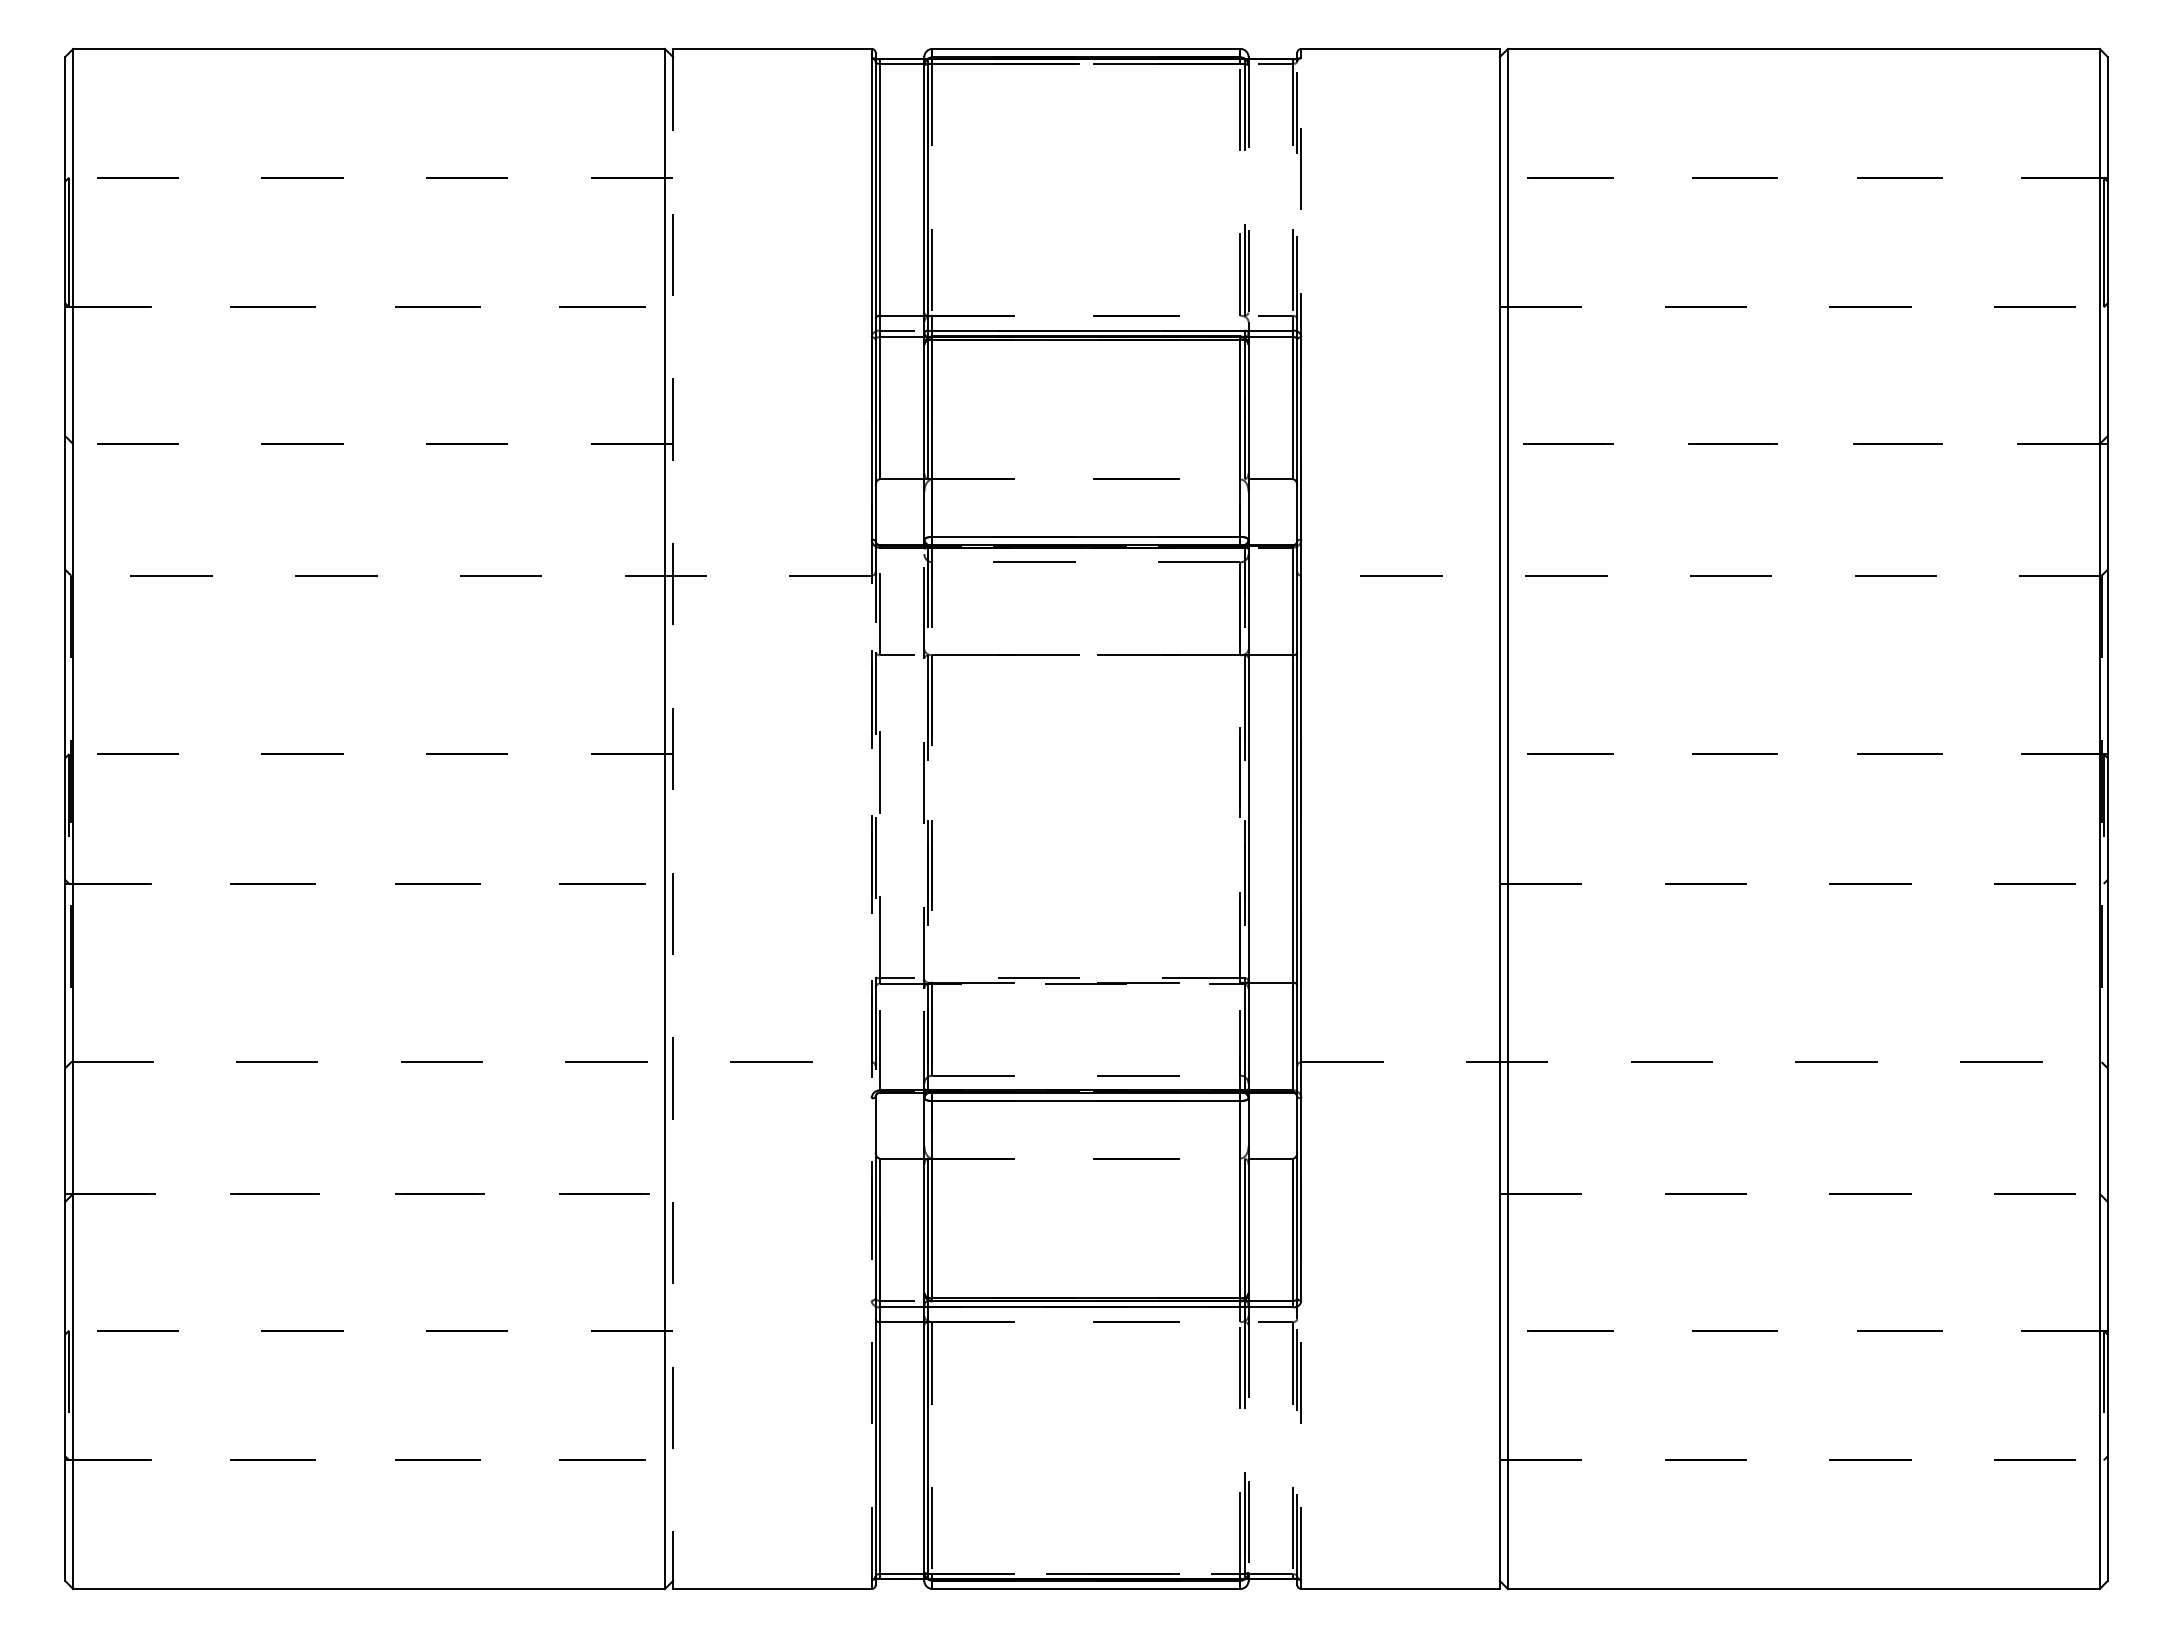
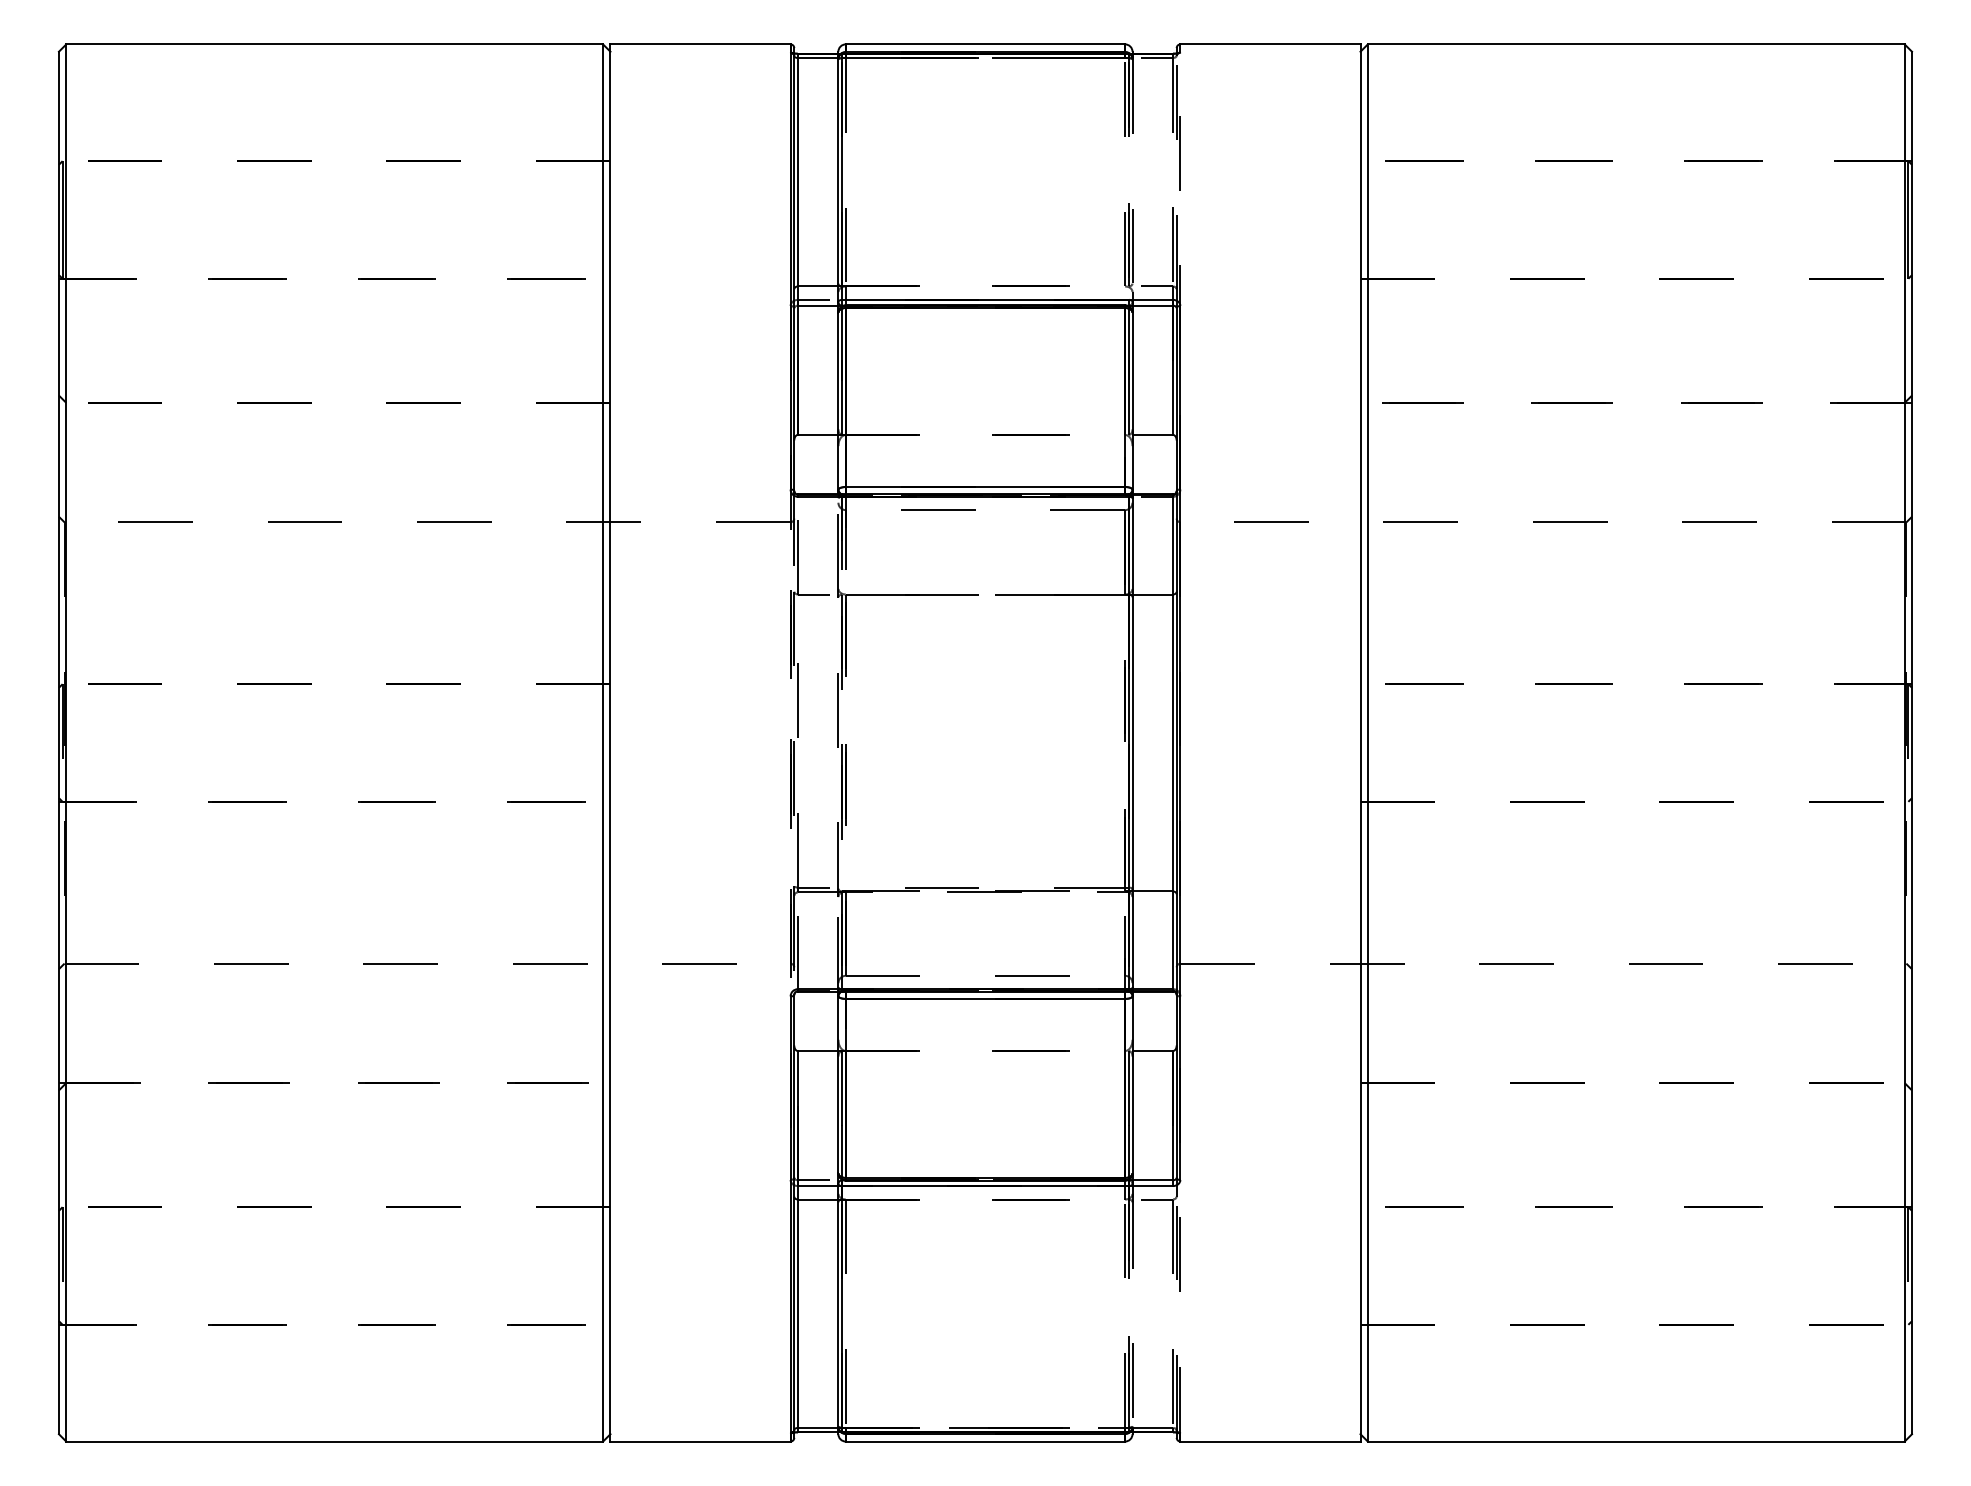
line: (1244, 818) -> (1128, 742), dashed -> solid
line: (673, 819) -> (610, 743), dashed -> solid
line: (871, 1343) -> (790, 1218), dashed -> solid

